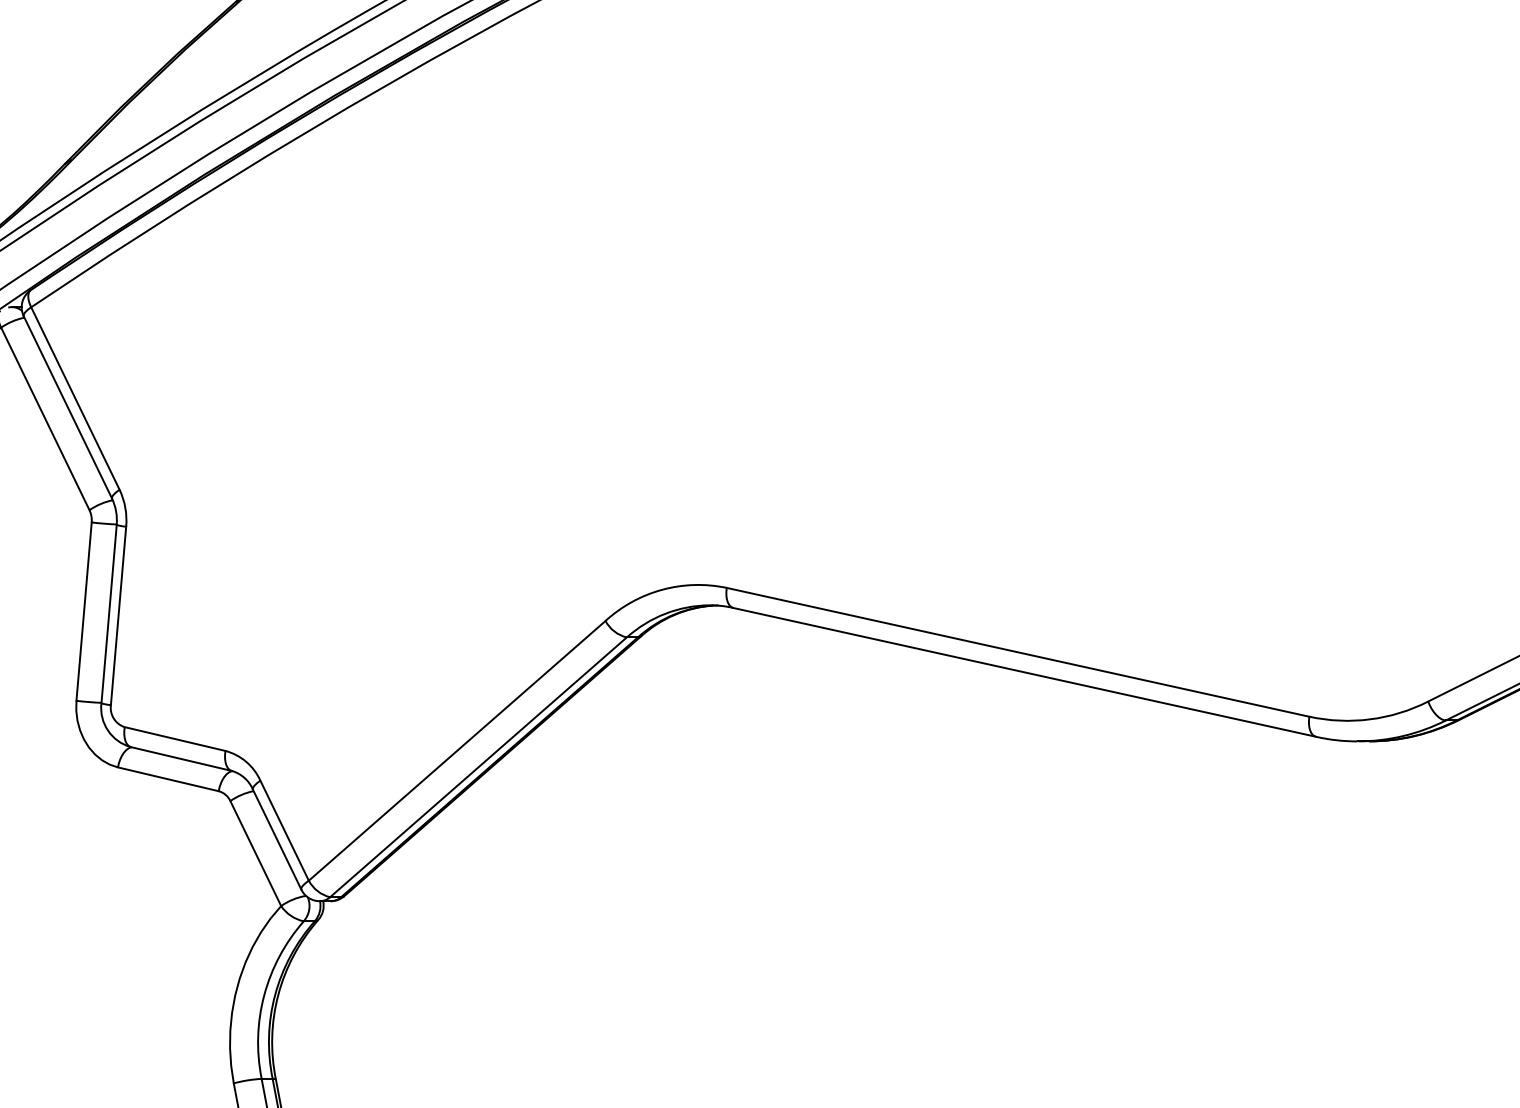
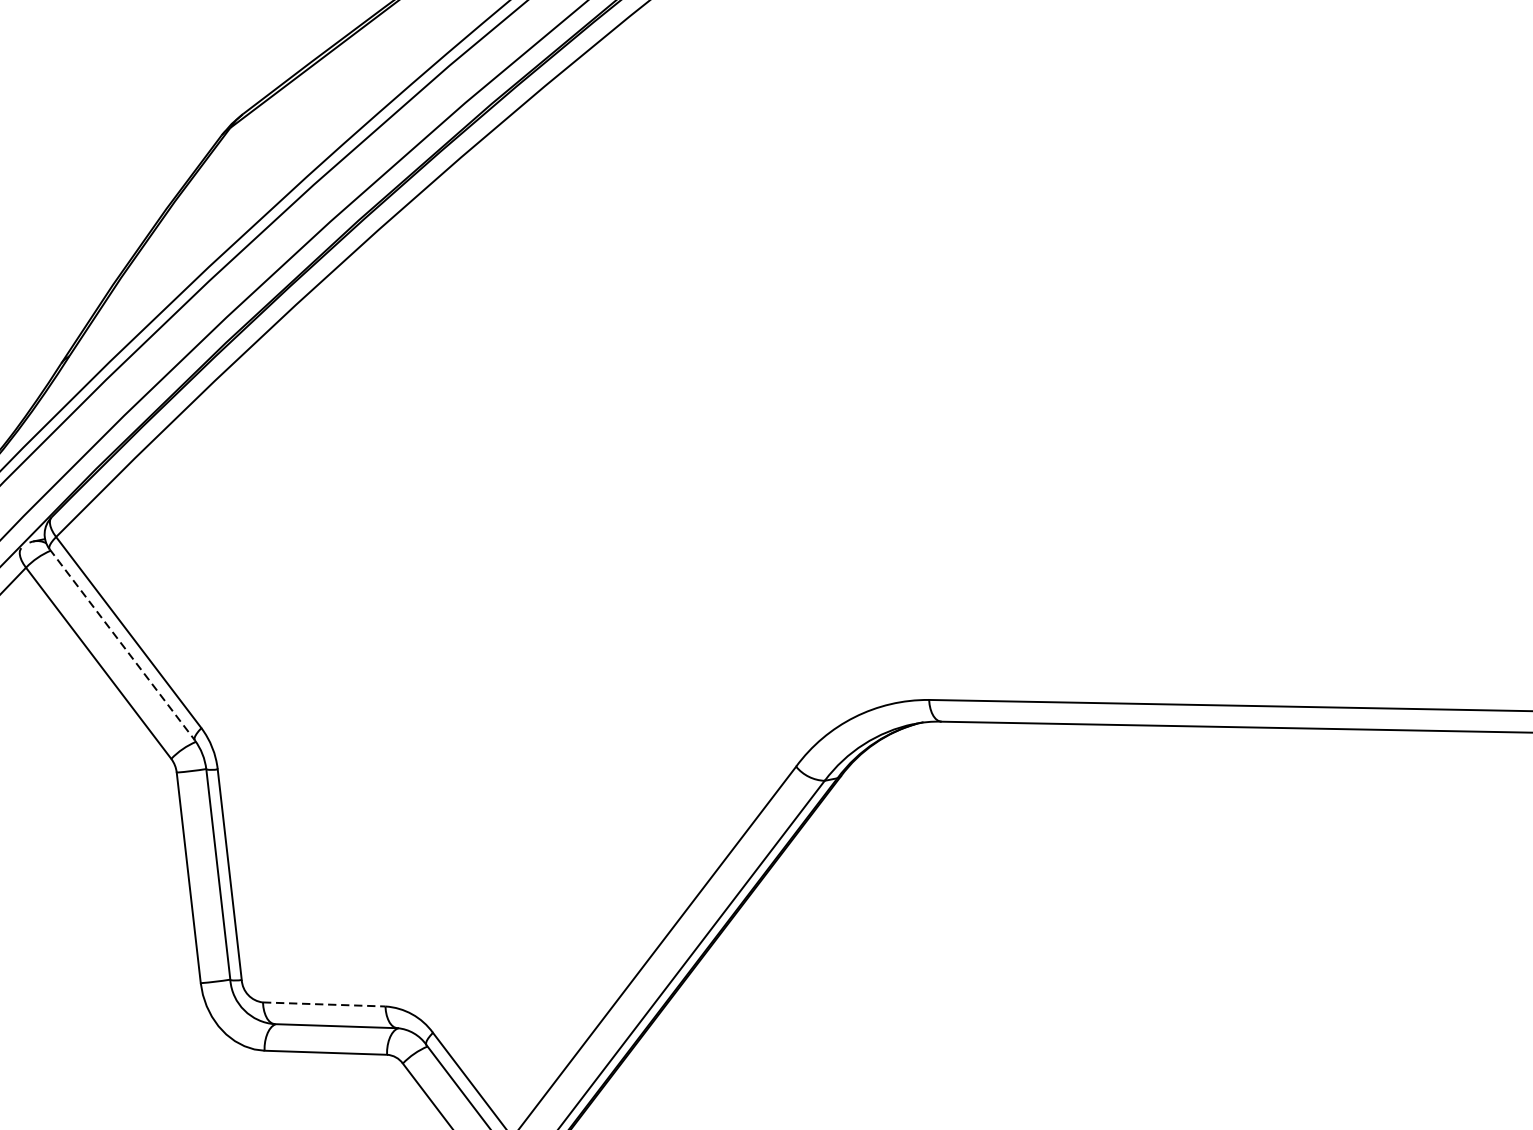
line: (68, 407) -> (122, 644), solid -> dashed
line: (175, 739) -> (324, 1004), solid -> dashed

